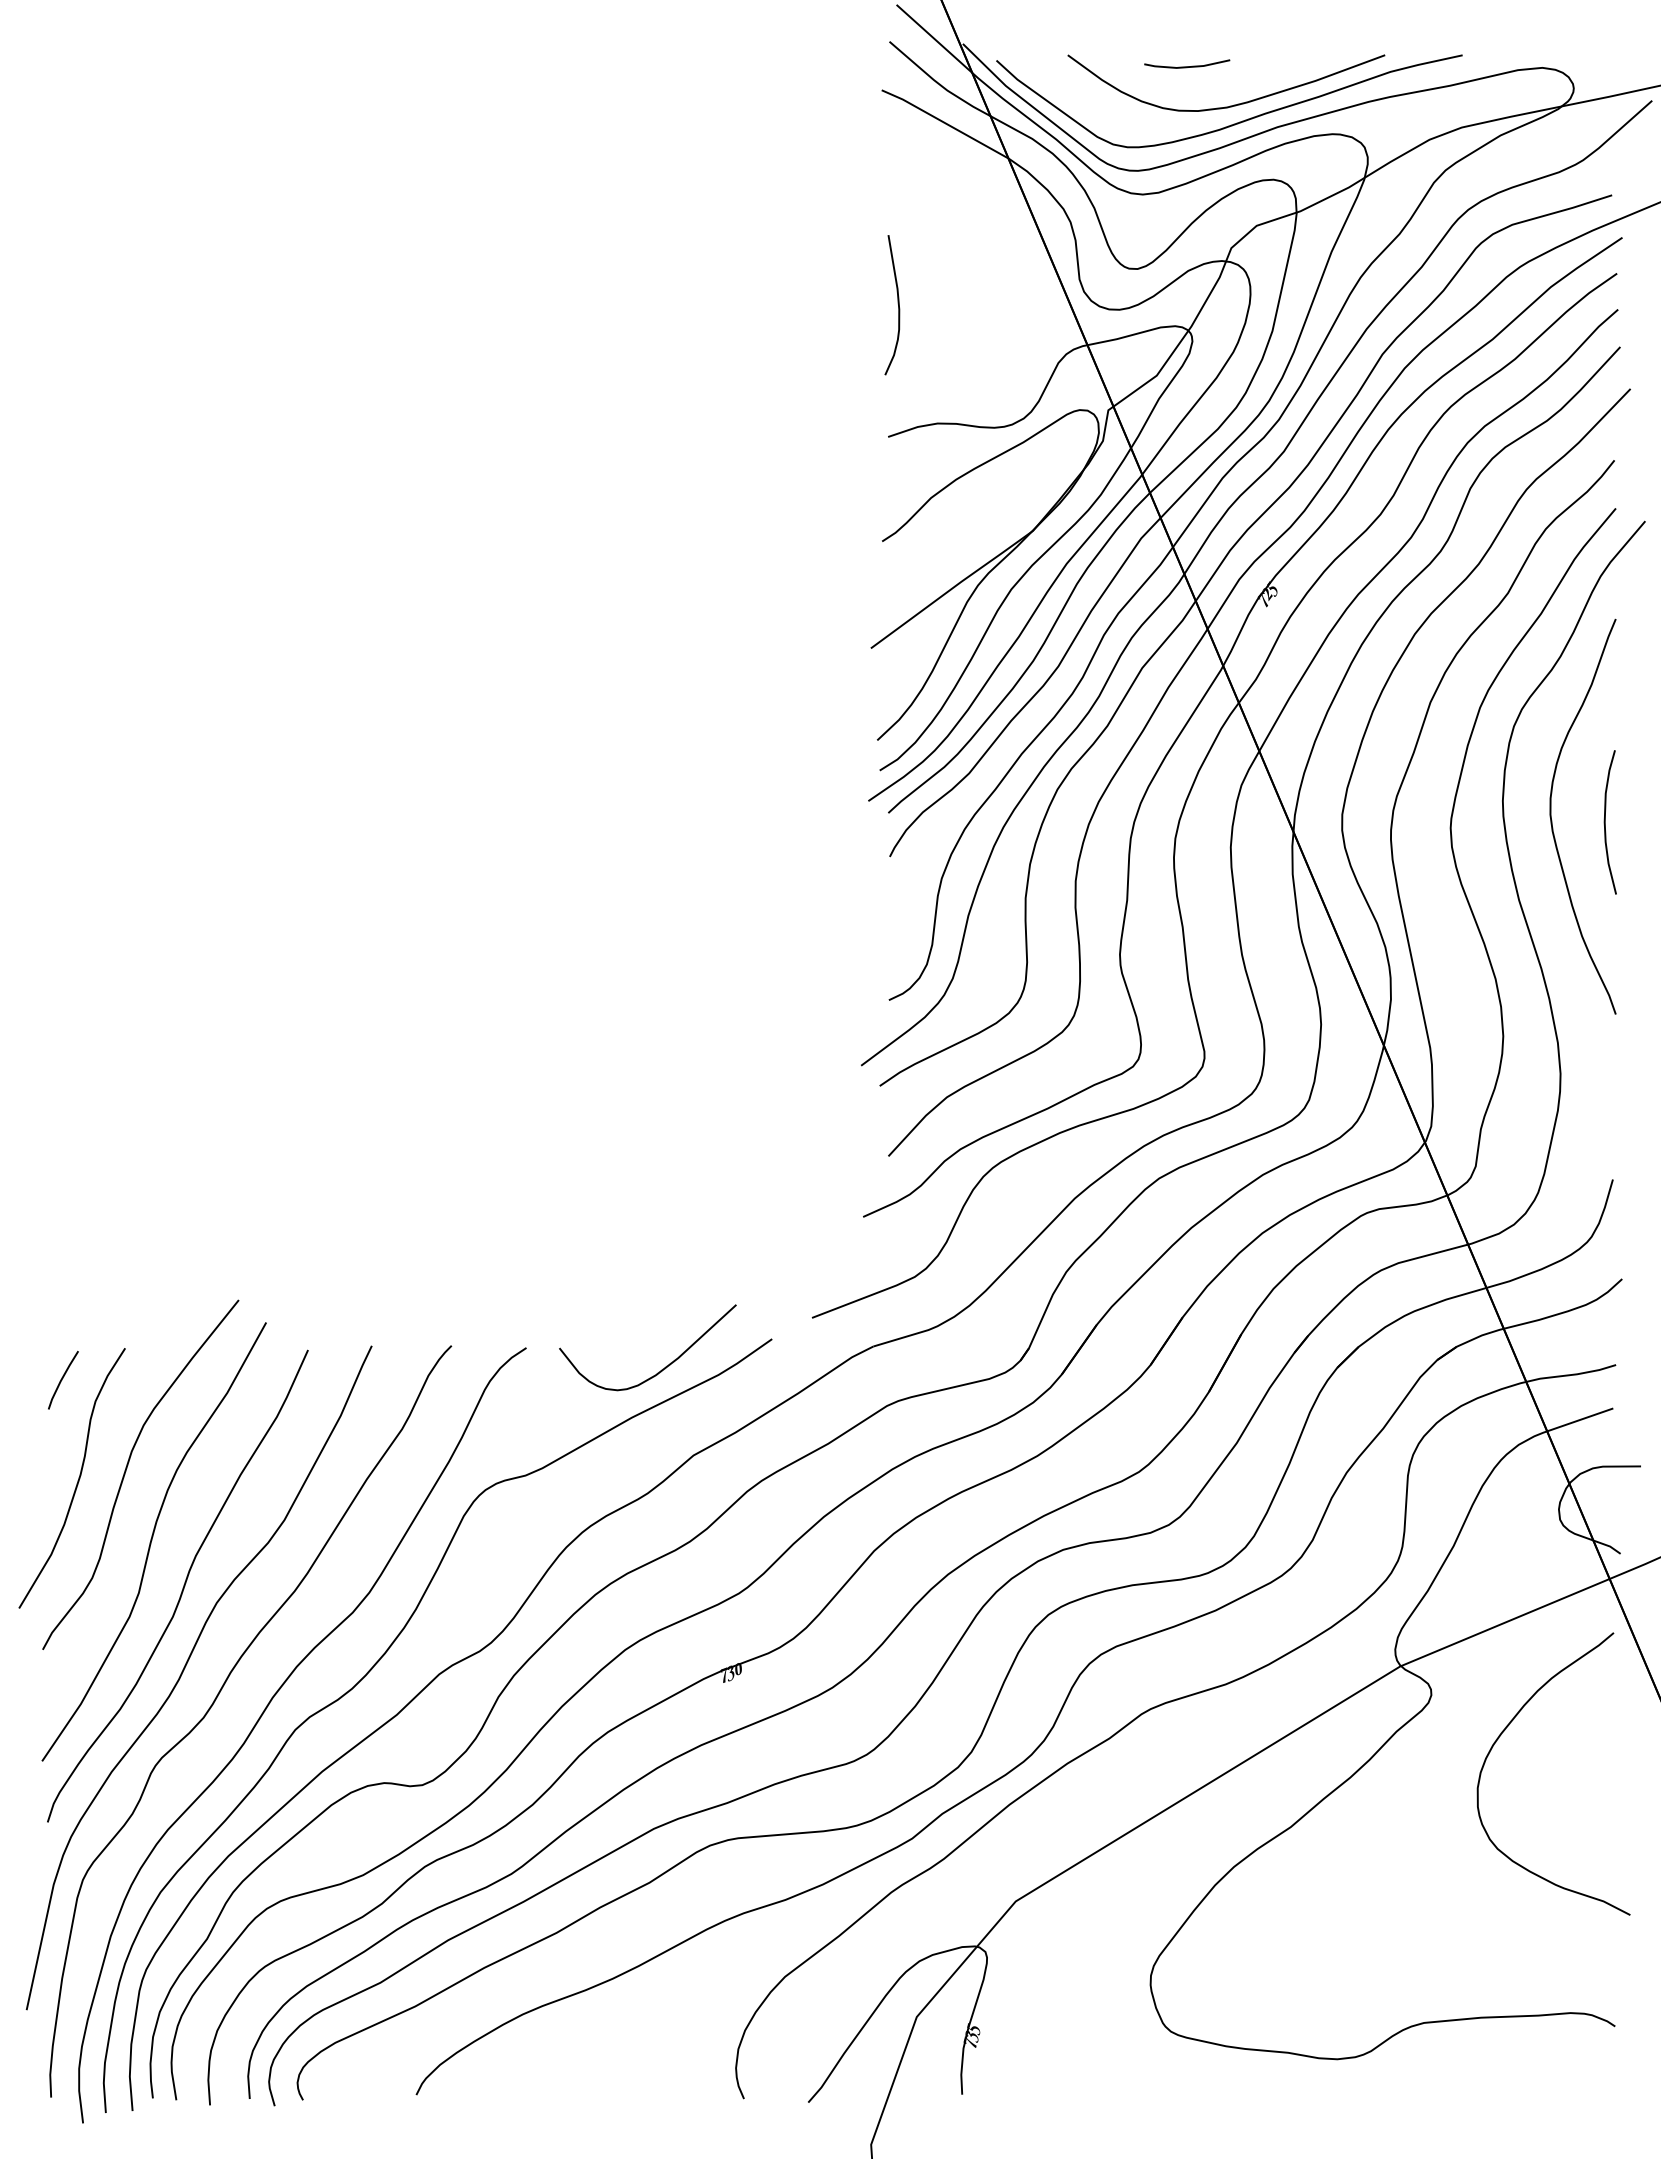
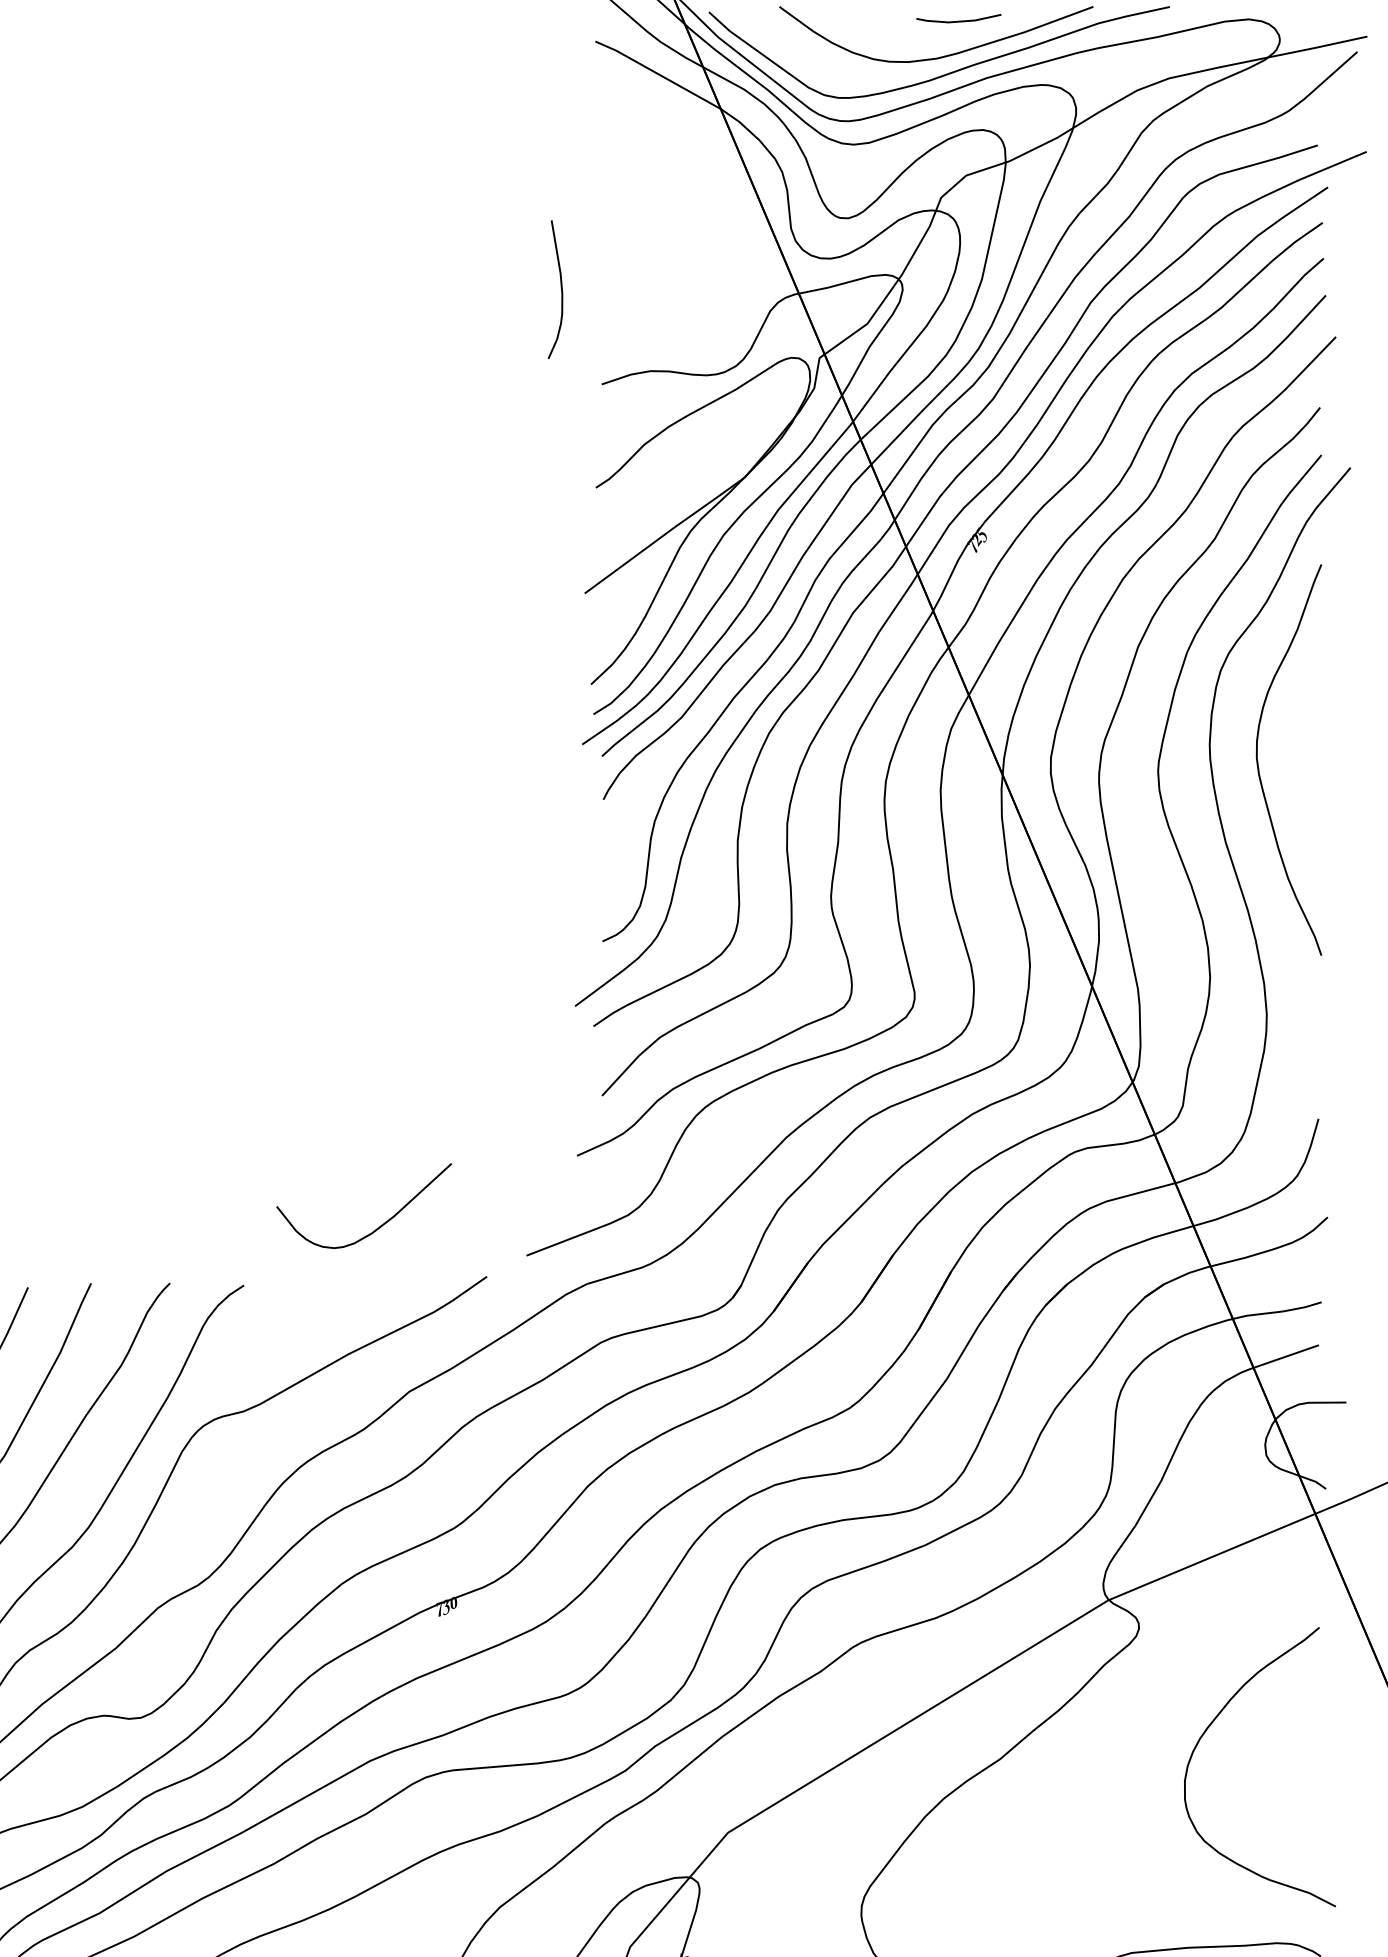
line: (1187, 66) -> (959, 20), moved
curve: (897, 303) -> (560, 288), moved
curve: (1605, 822) -> (1311, 765), removed
curve: (661, 1369) -> (377, 1227), moved
curve: (1499, 1738) -> (1206, 1731), moved

